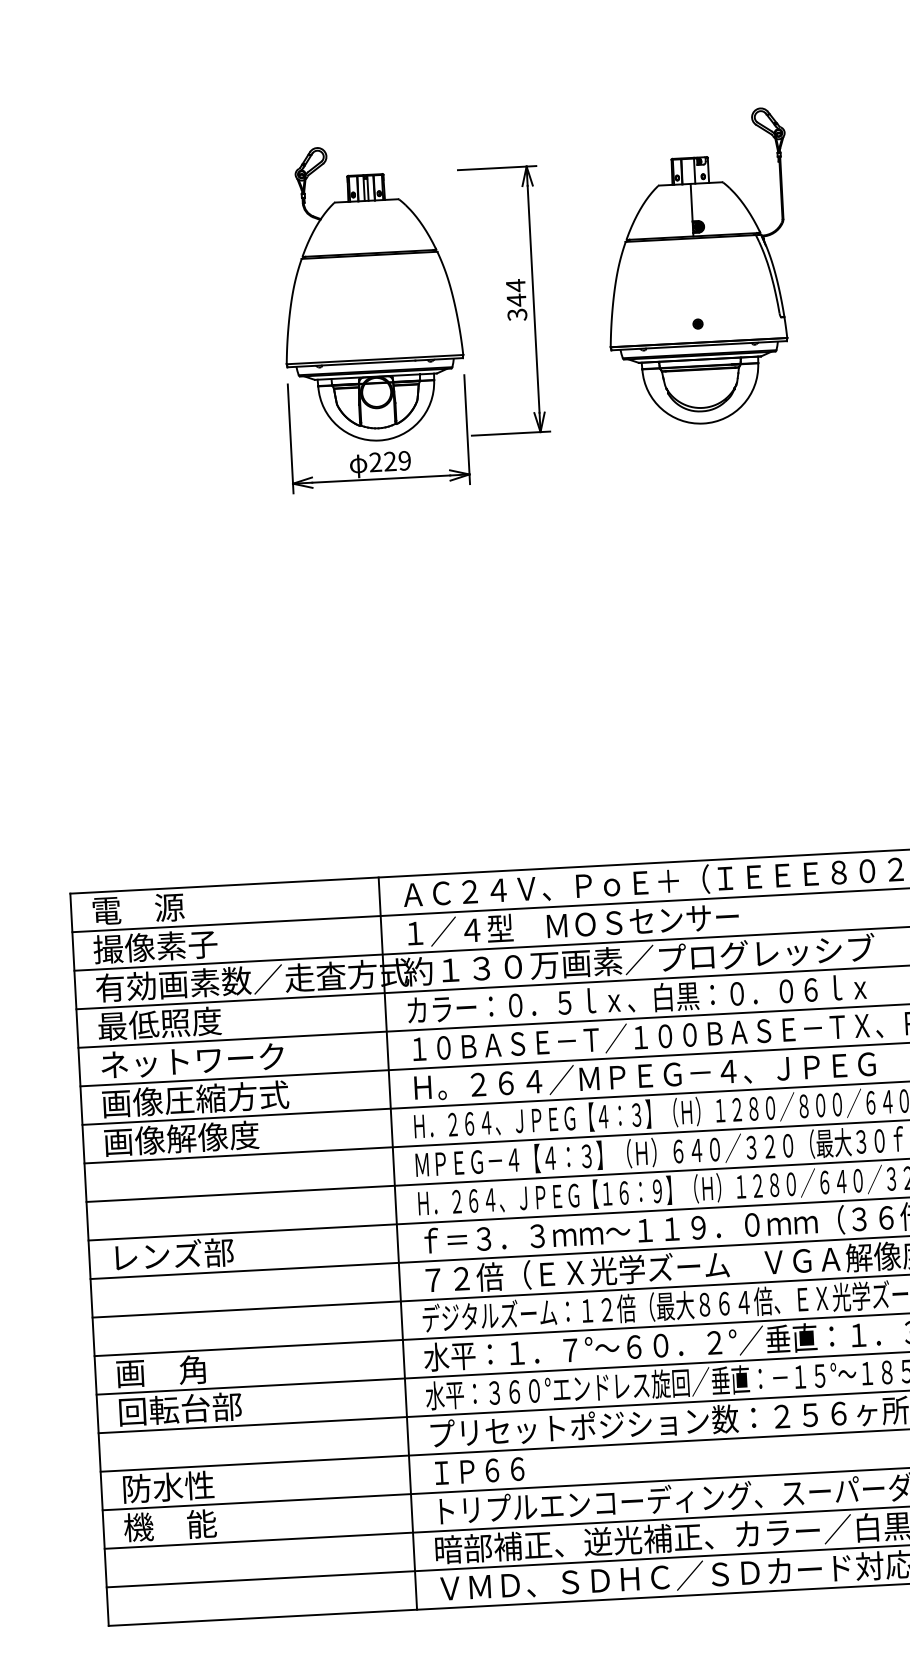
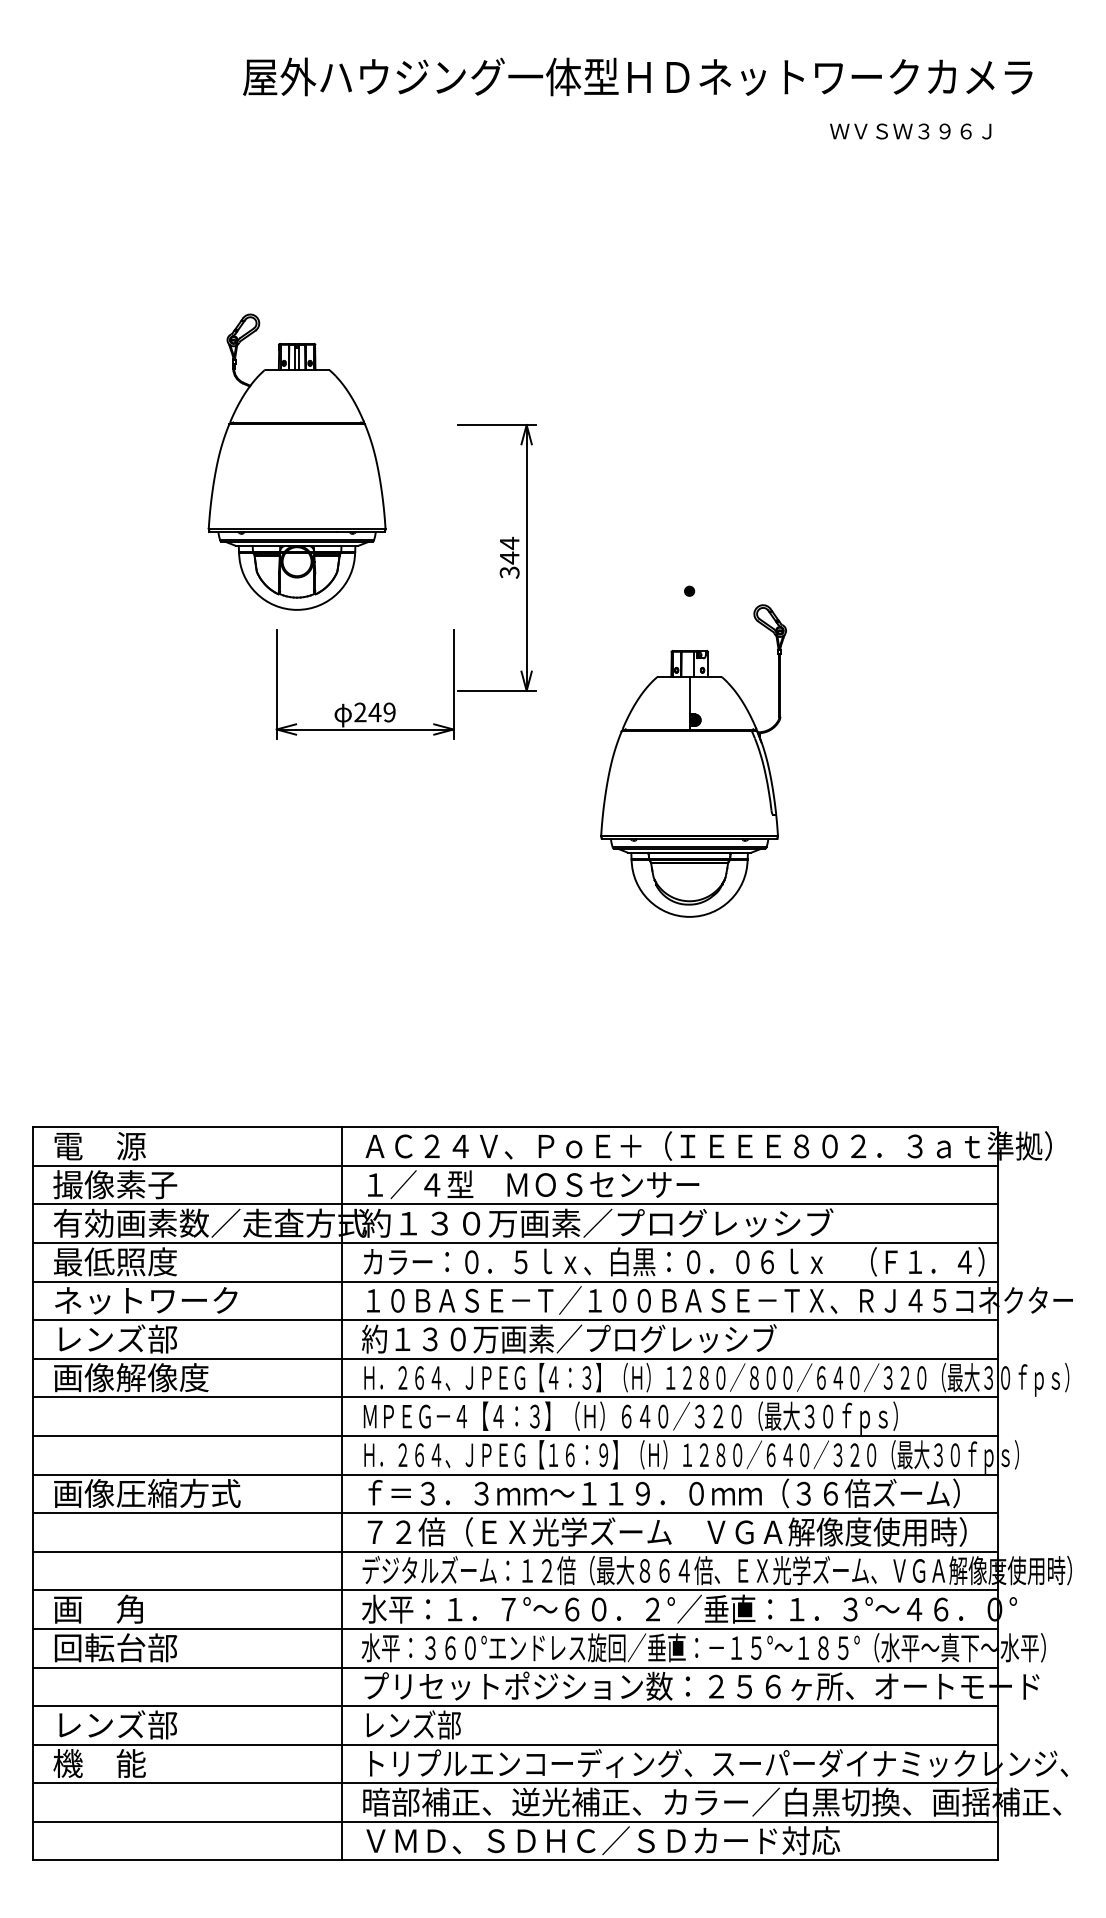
part: (698, 267) -> (693, 760), moved
part: (370, 292) -> (296, 461), moved
text: (389, 461) -> (374, 712), 229 -> 249
text: (643, 1075) -> (595, 1338), Ｈ。２６４／ＭＰＥＧ－４、ＪＰＥＧ -> 約１３０万画素／プログレッシブ
text: (195, 1098) -> (147, 1338), 画像圧縮方式 -> レンズ部
text: (203, 1252) -> (147, 1492), レンズ部 -> 画像圧縮方式
text: (481, 1470) -> (413, 1724), ＩＰ６６ -> レンズ部
text: (184, 1485) -> (115, 1724), 防水性 -> レンズ部

